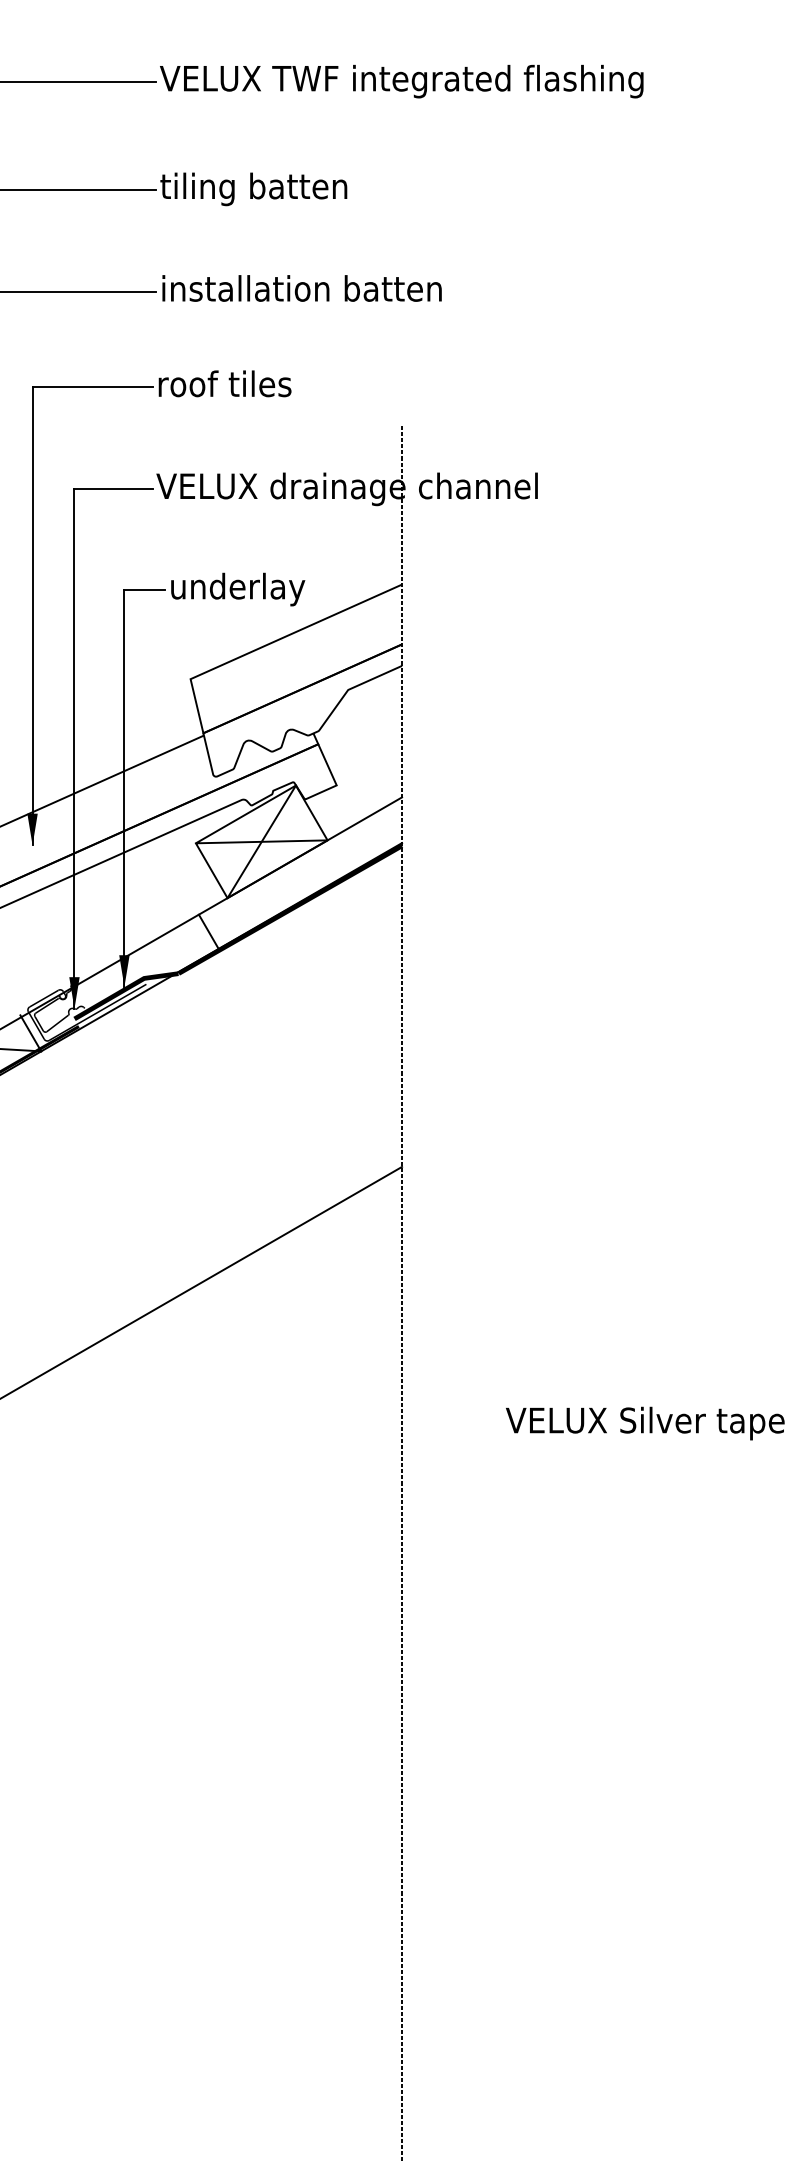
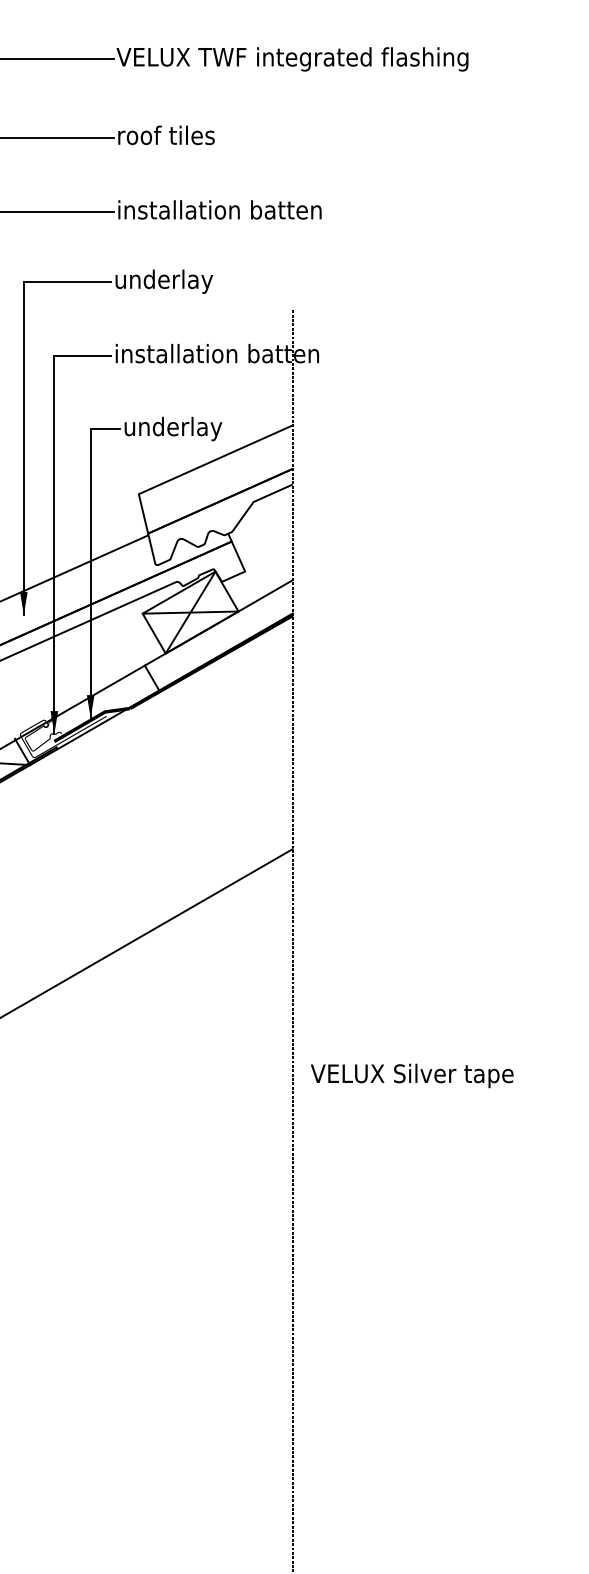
text: (253, 189) -> (184, 137), tiling batten -> roof tiles
text: (225, 386) -> (164, 281), roof tiles -> underlay
text: (346, 489) -> (252, 356), VELUX drainage channel -> installation batten
text: (645, 1423) -> (412, 1075), moved

